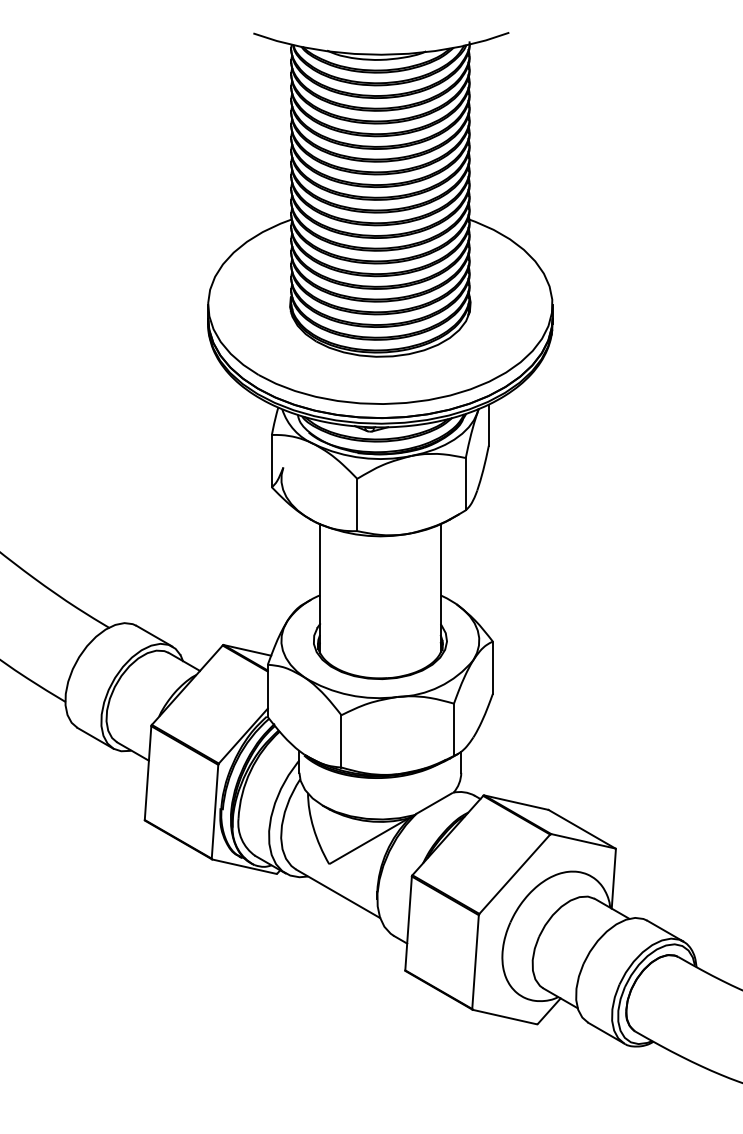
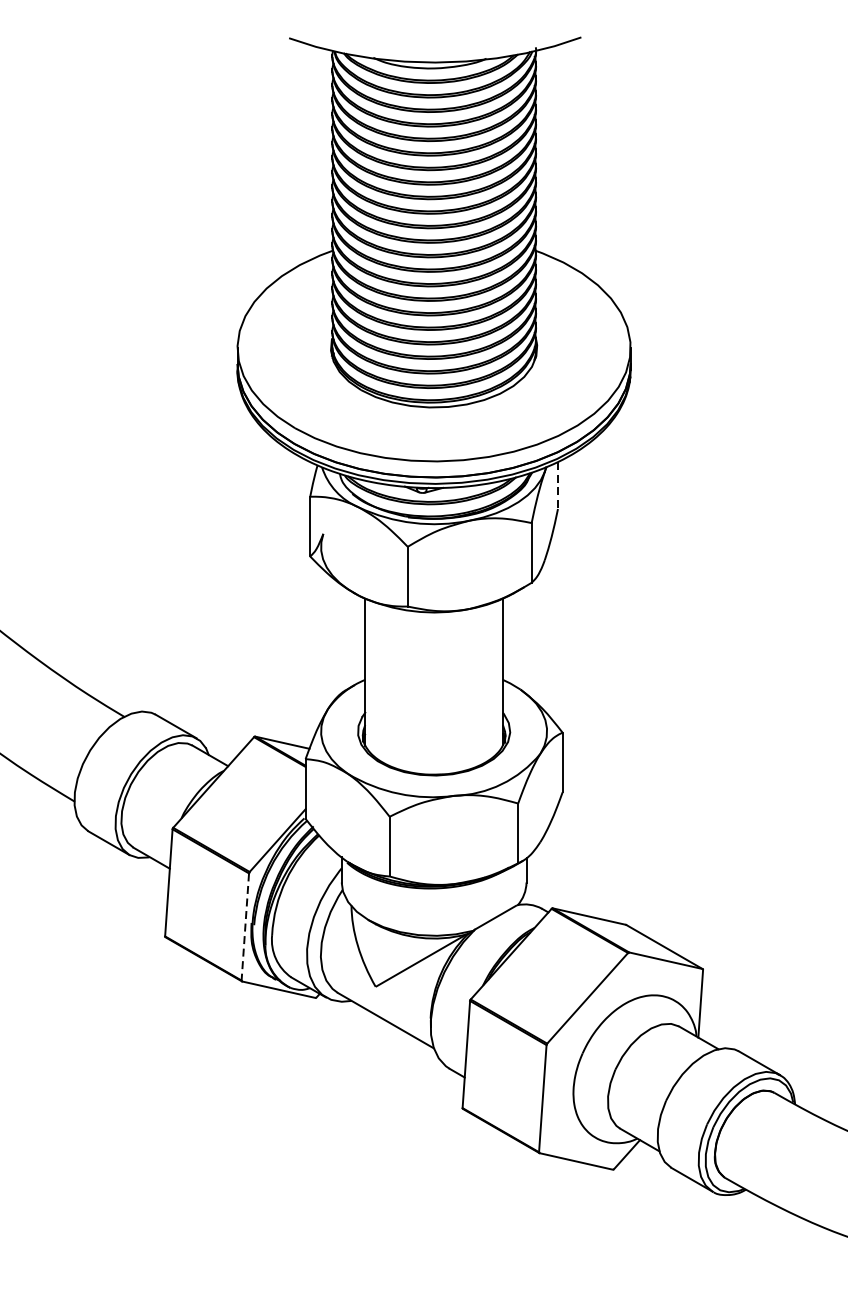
line: (488, 425) -> (557, 485), solid -> dashed
line: (215, 812) -> (245, 927), solid -> dashed

